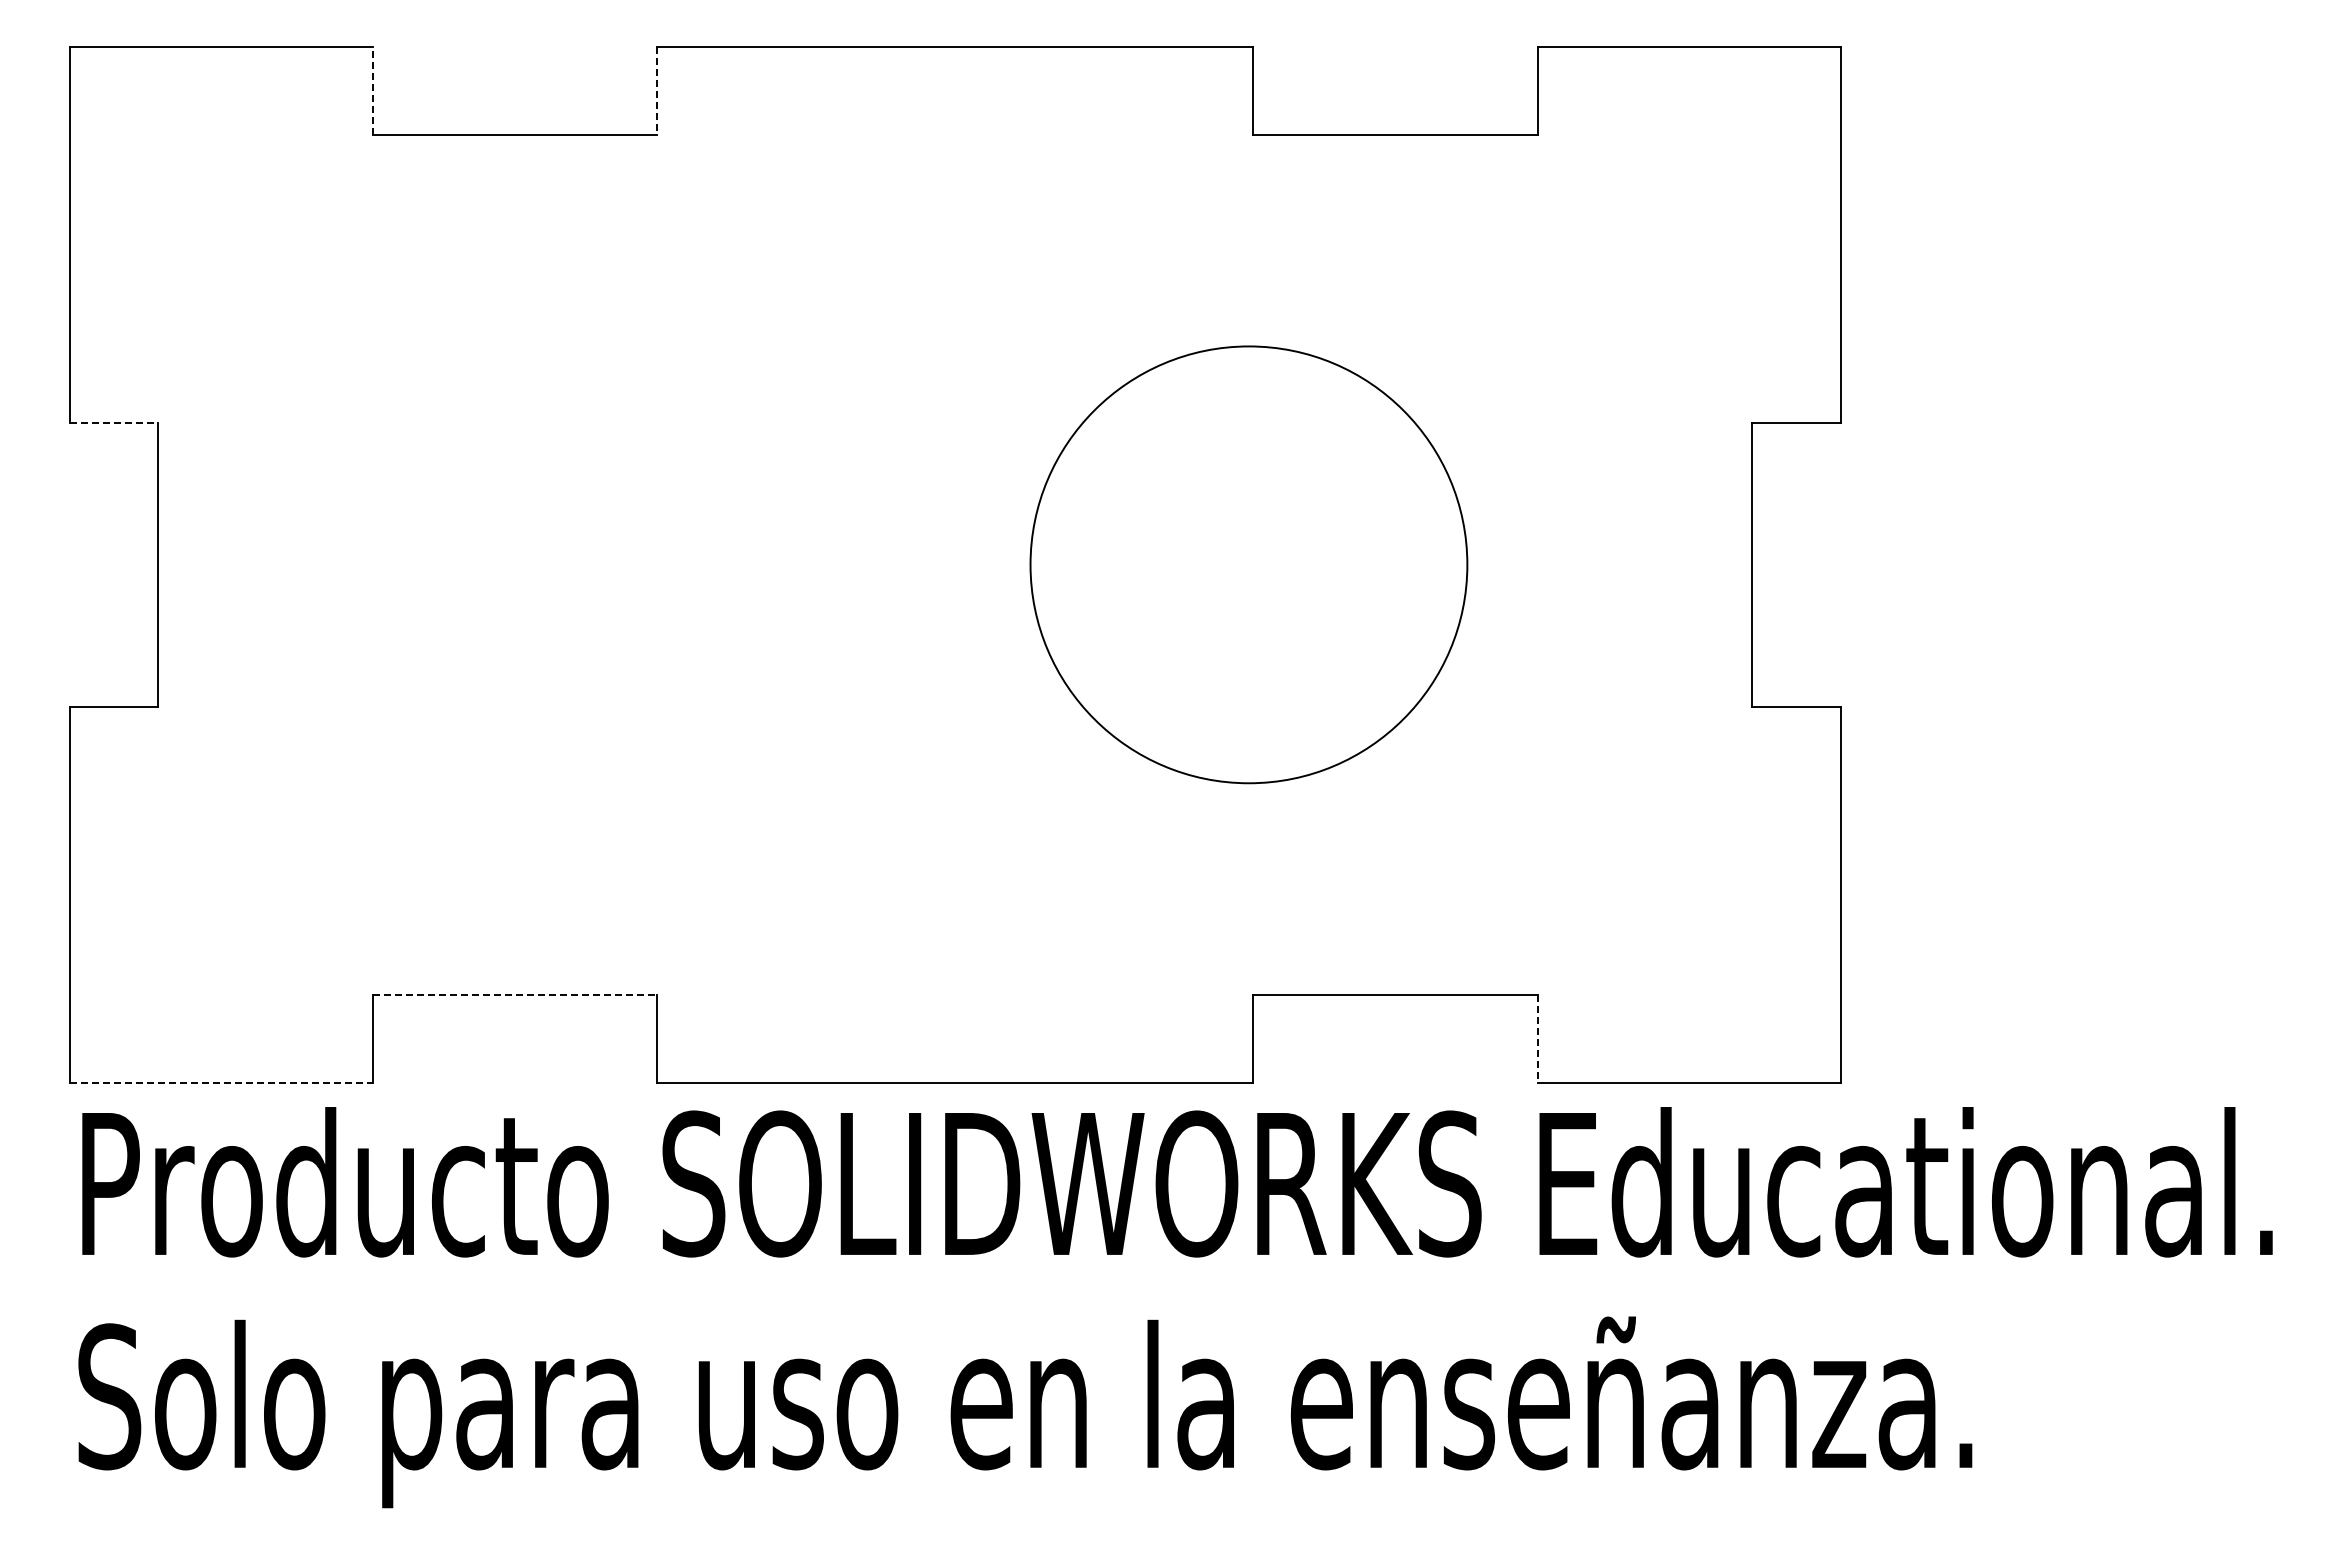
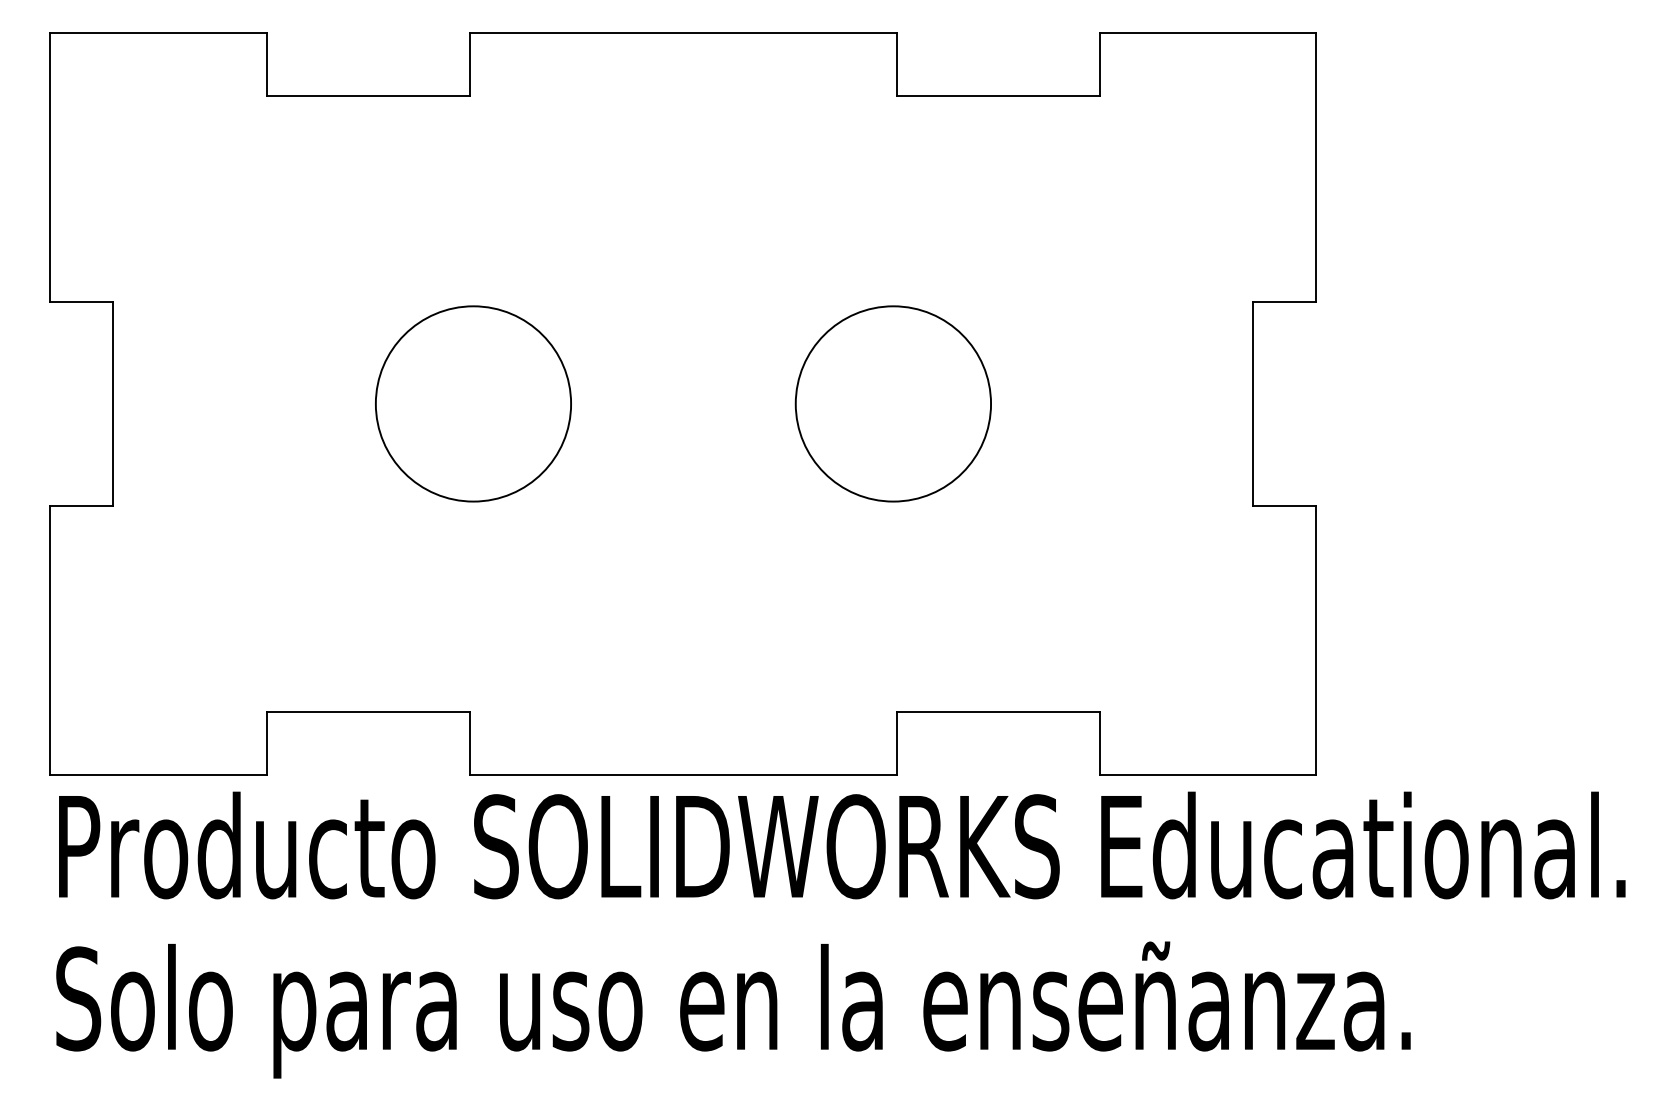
line: (372, 90) -> (266, 64), dashed -> solid
line: (657, 91) -> (470, 65), dashed -> solid
line: (114, 422) -> (82, 302), dashed -> solid
circle: (661, 564) -> (473, 403), added
circle: (1248, 564) -> (893, 403), size x0.62
line: (515, 994) -> (368, 711), dashed -> solid
line: (1538, 1039) -> (1100, 743), dashed -> solid
line: (221, 1083) -> (158, 774), dashed -> solid

